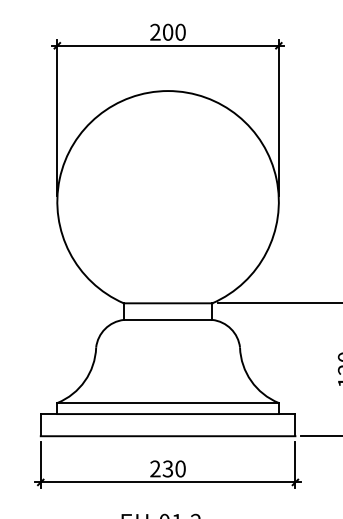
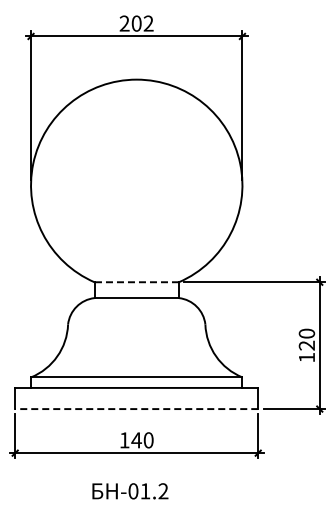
text: (180, 32) -> (148, 23), 200 -> 202
line: (167, 303) -> (136, 282), solid -> dashed
line: (167, 436) -> (136, 409), solid -> dashed
text: (161, 469) -> (130, 440), 230 -> 140

